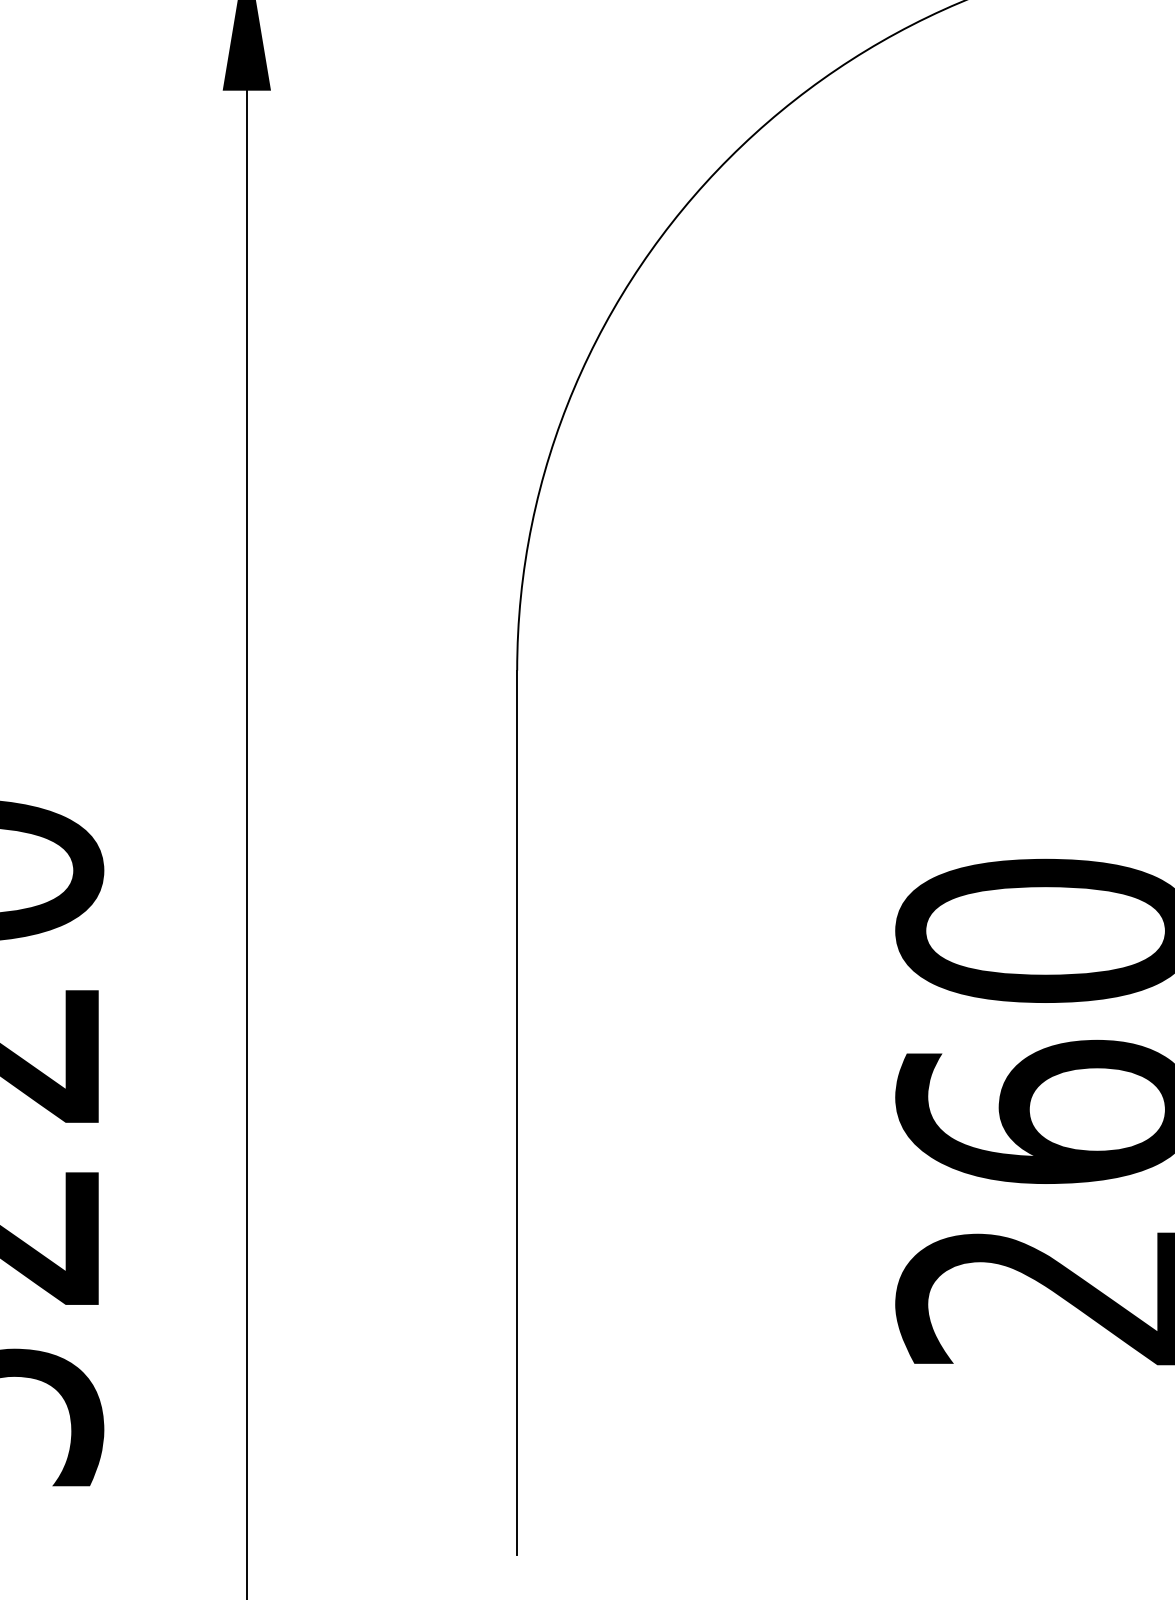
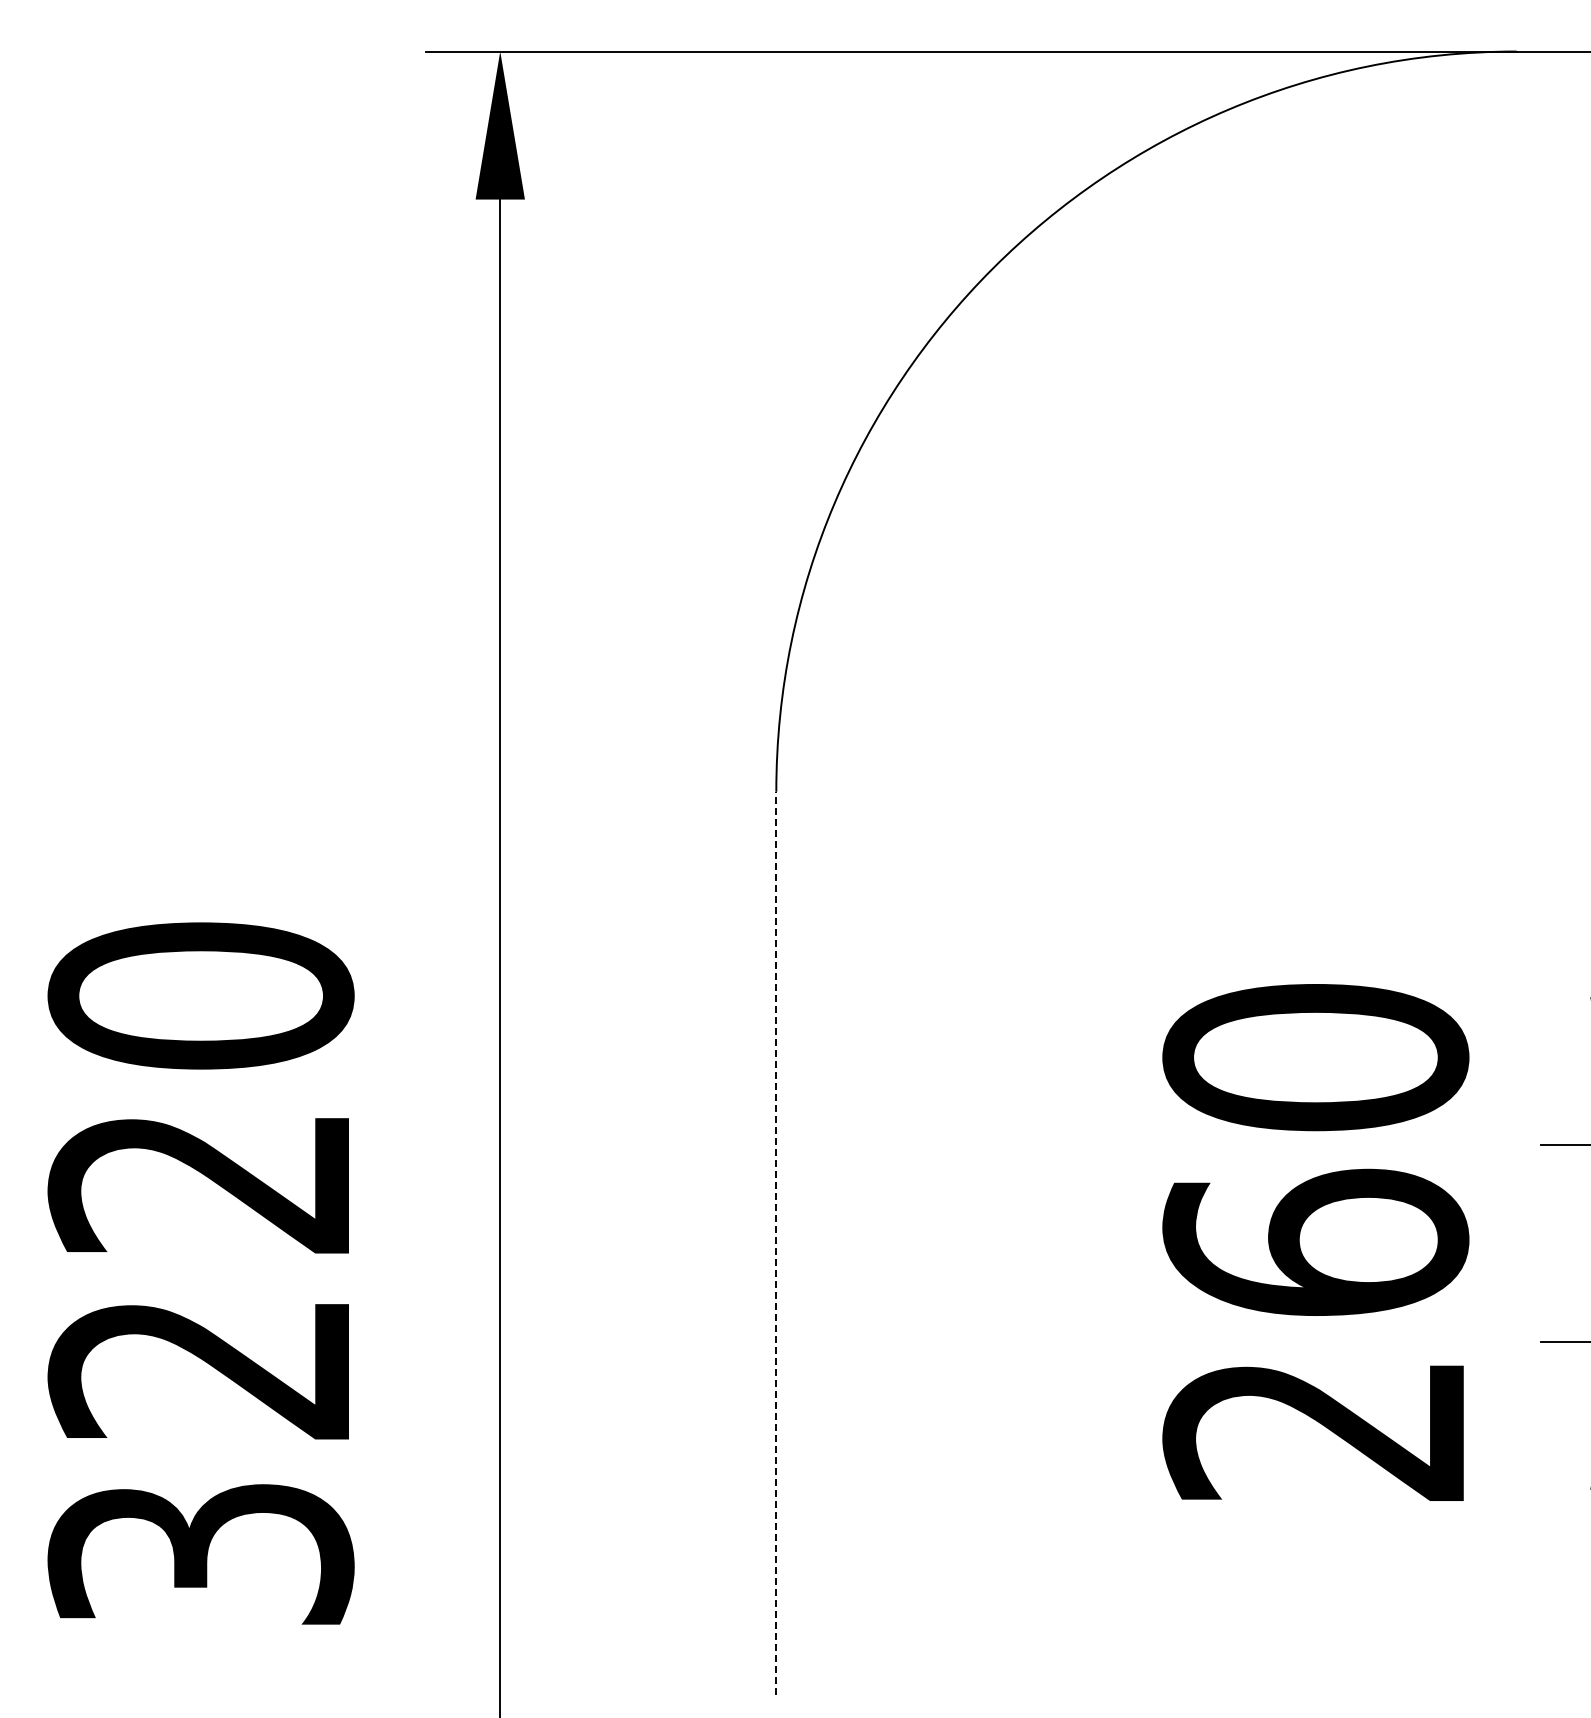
line: (517, 1113) -> (776, 1243), solid -> dashed

